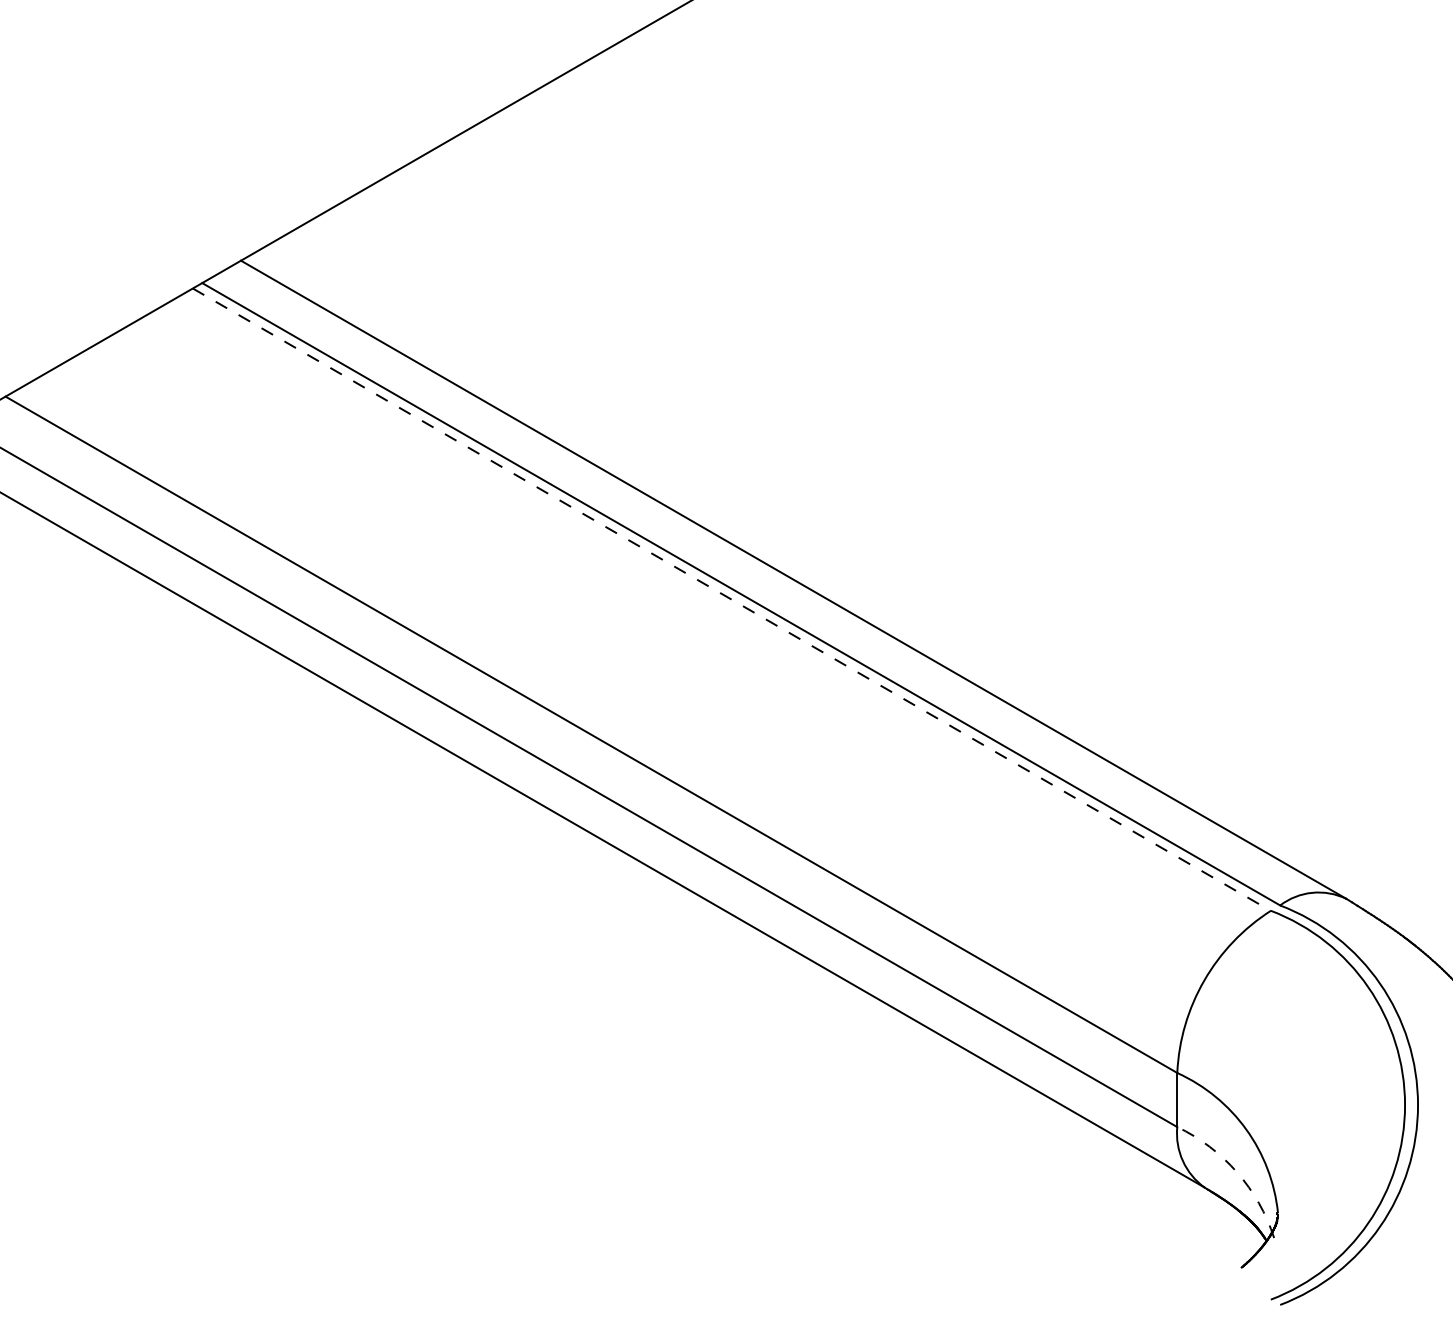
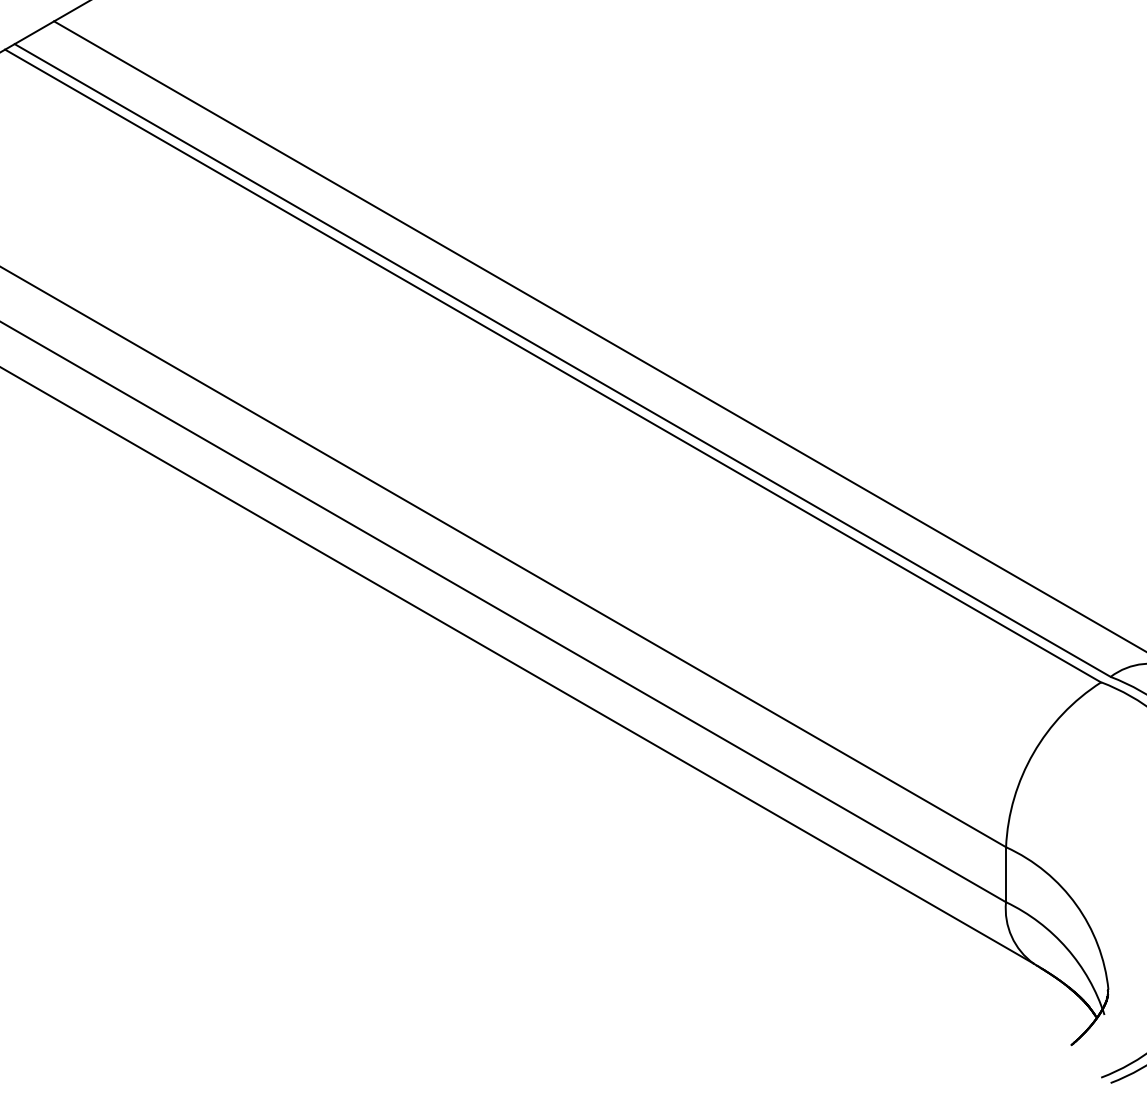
line: (732, 599) -> (553, 365), dashed -> solid
arc: (1237, 1172) -> (1067, 948), dashed -> solid

